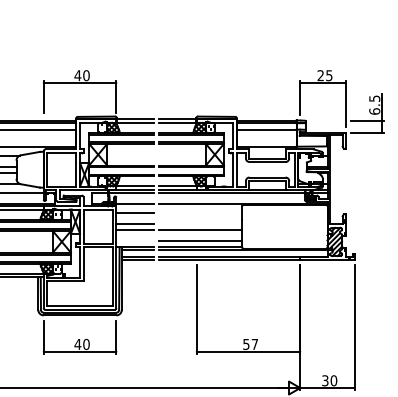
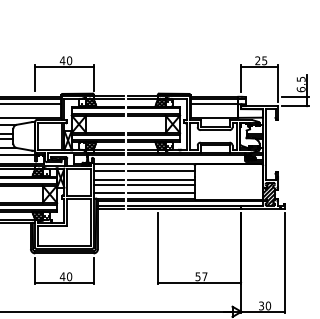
line: (200, 213) -> (161, 171), added
line: (200, 223) -> (161, 179), added
line: (134, 240) -> (108, 193), added

